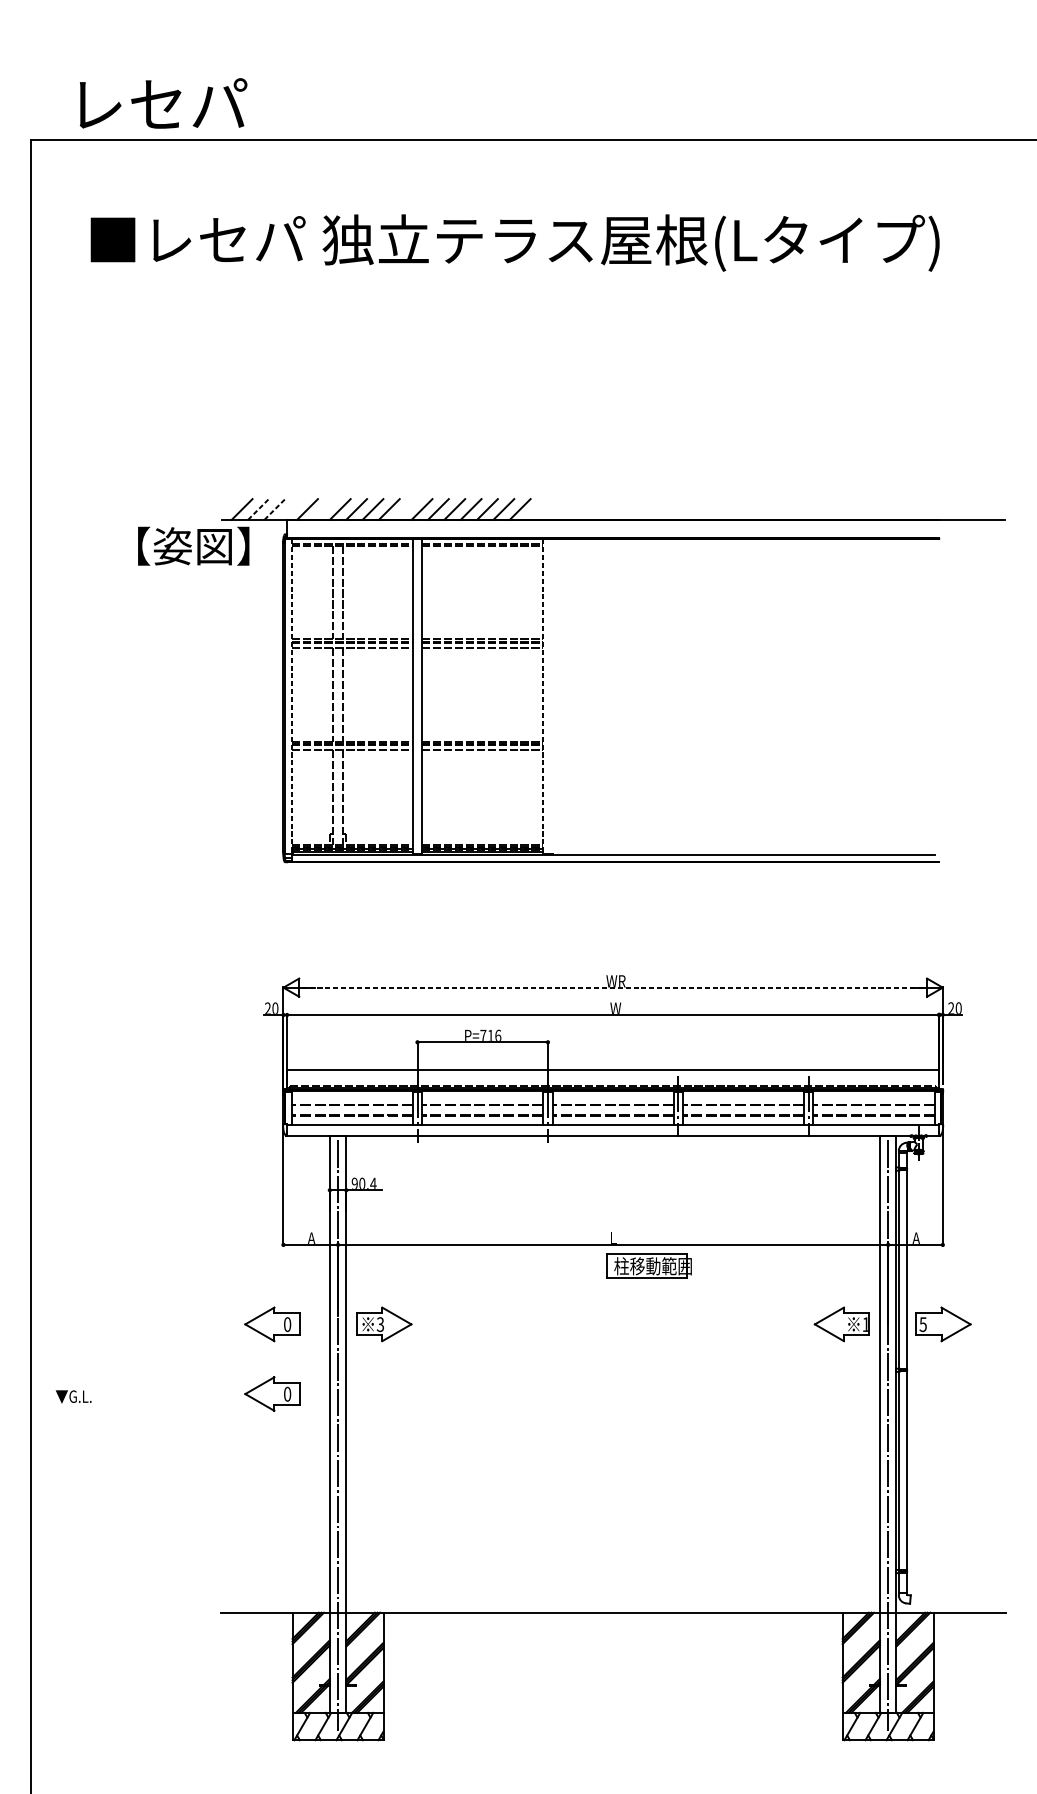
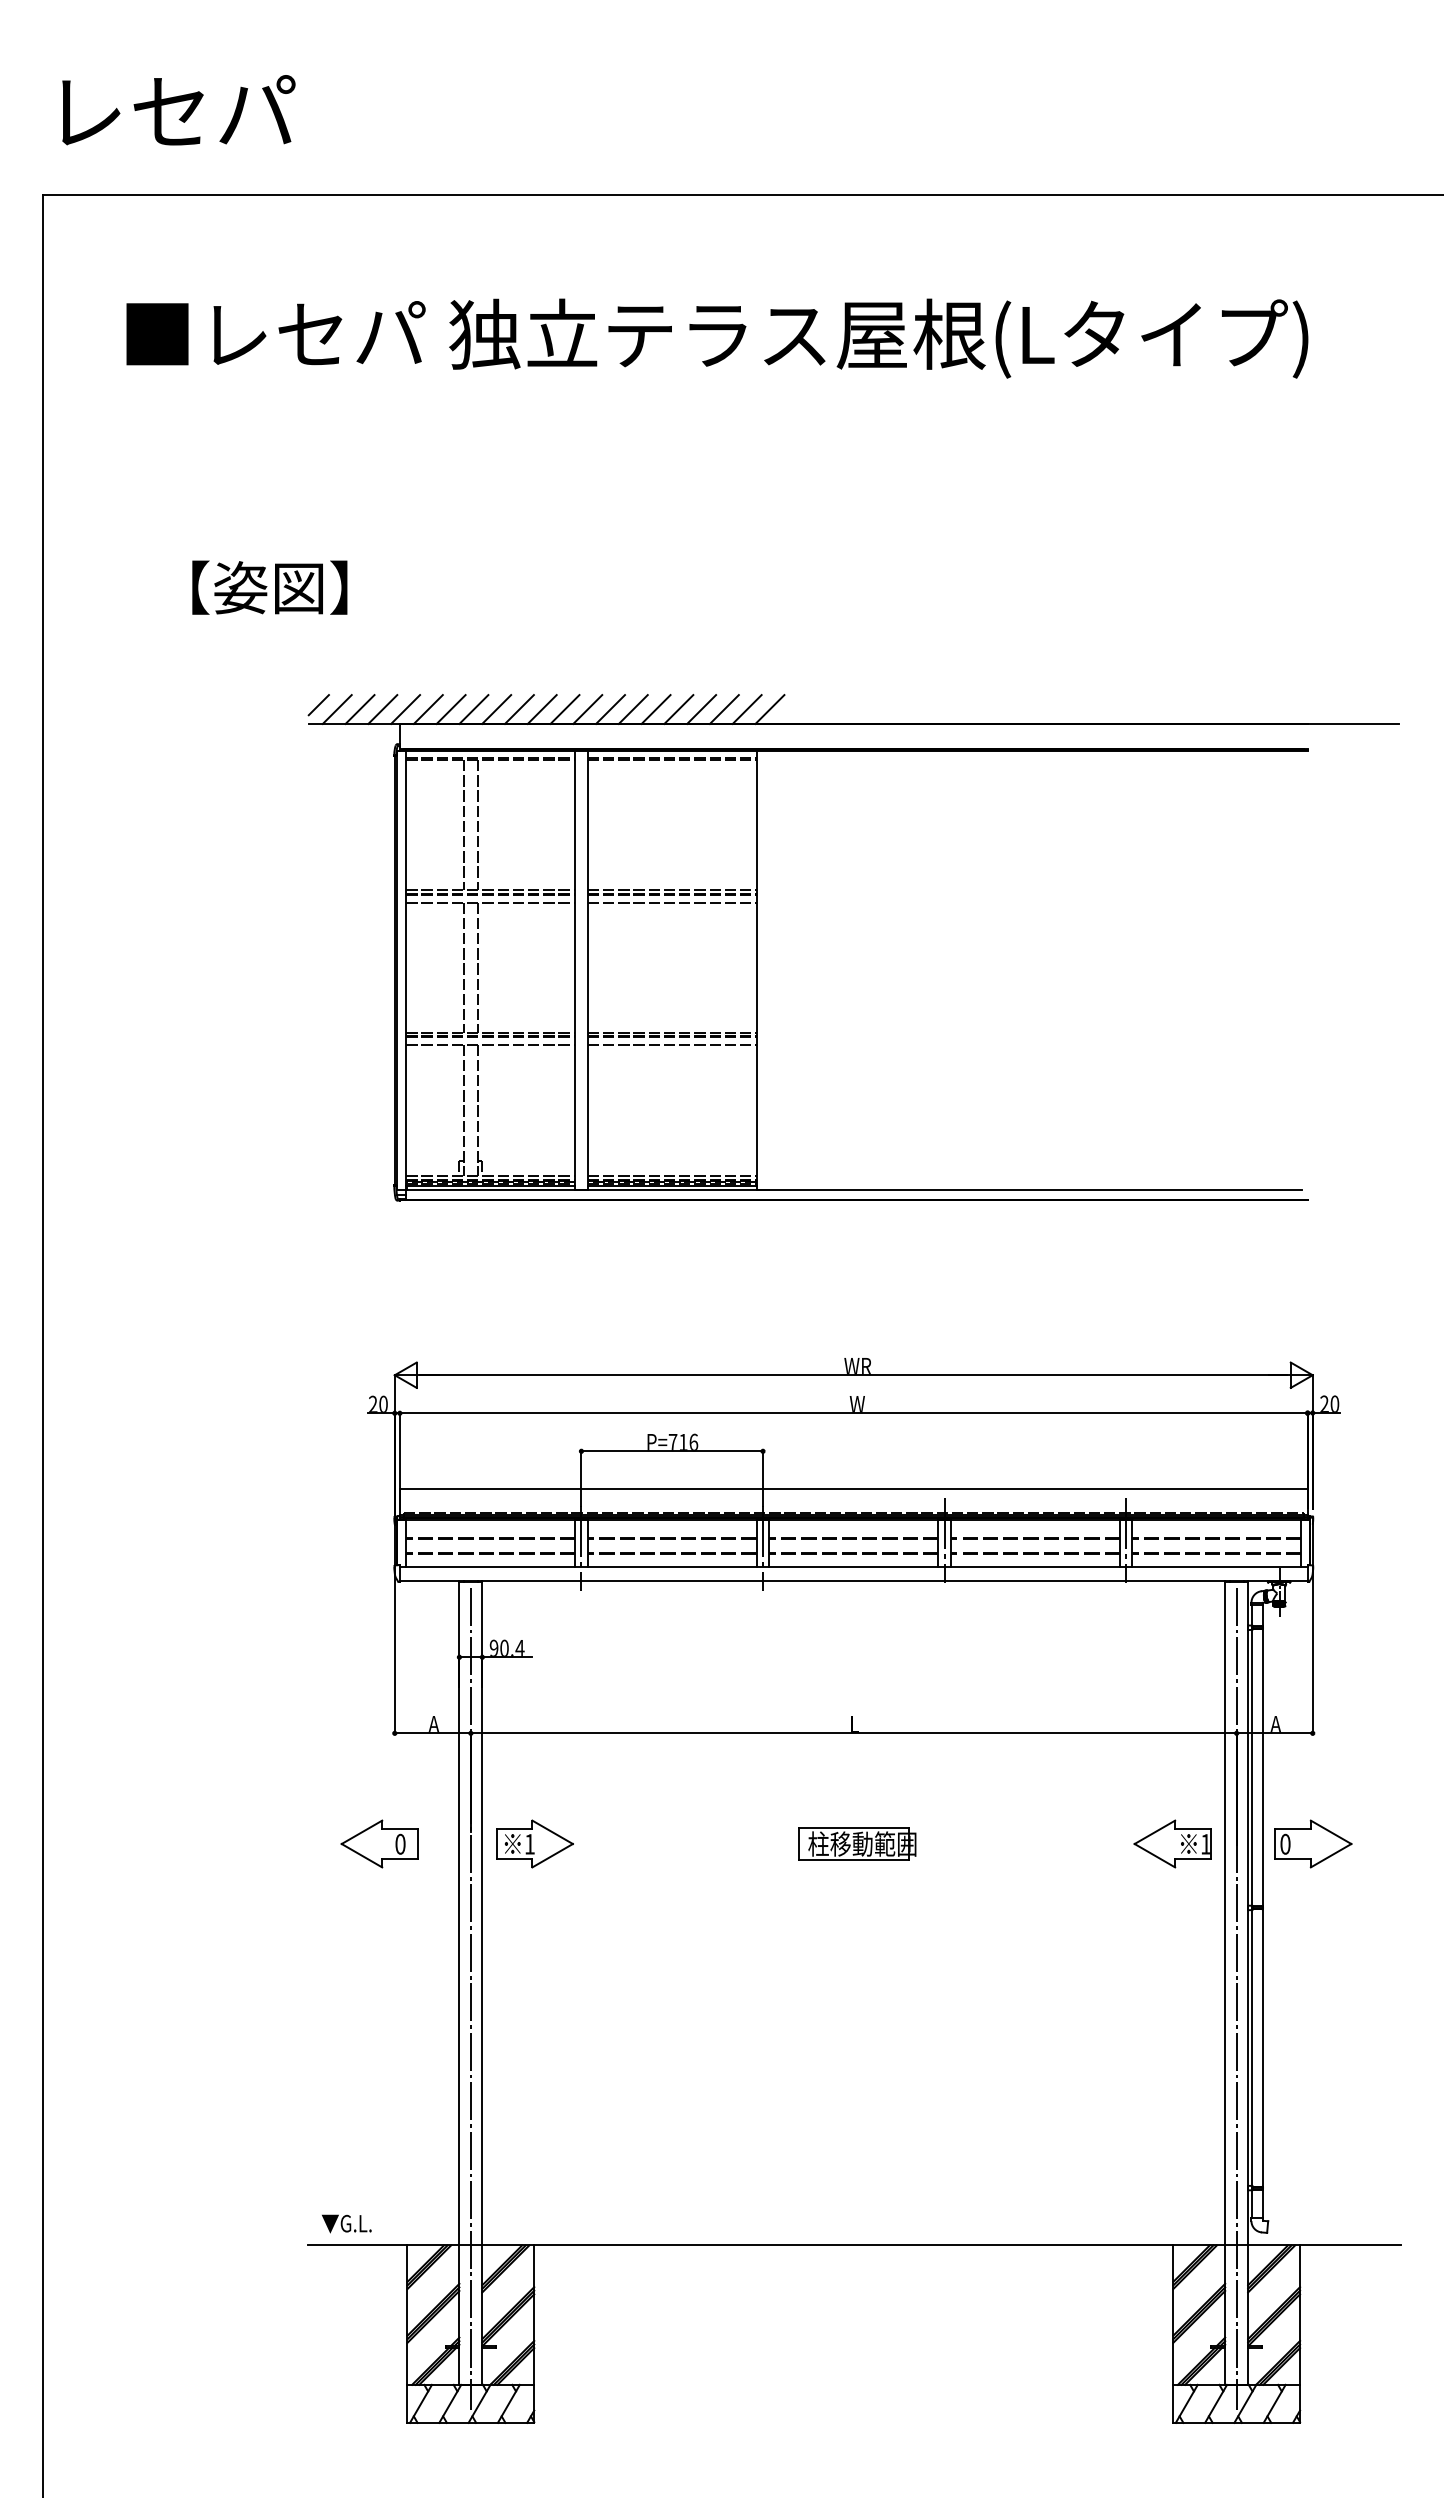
text: (163, 103) -> (178, 110), moved
line: (228, 506) -> (318, 705), added
line: (258, 509) -> (360, 709), dashed -> solid
line: (275, 509) -> (383, 709), dashed -> solid
line: (291, 509) -> (405, 709), added
line: (323, 509) -> (450, 709), added
line: (405, 509) -> (564, 709), added
line: (536, 509) -> (746, 709), added
line: (552, 509) -> (769, 709), added
text: (193, 546) -> (269, 587), moved
line: (291, 696) -> (406, 970), dashed -> solid
line: (543, 696) -> (756, 970), dashed -> solid
line: (612, 987) -> (853, 1375), dashed -> solid
part: (649, 1265) -> (857, 1843), moved
text: (380, 1324) -> (529, 1843), 3 -> 1
text: (923, 1324) -> (1285, 1843), 5 -> 0
part: (272, 1393) -> (379, 1940), removed
text: (73, 1396) -> (346, 2223), moved

